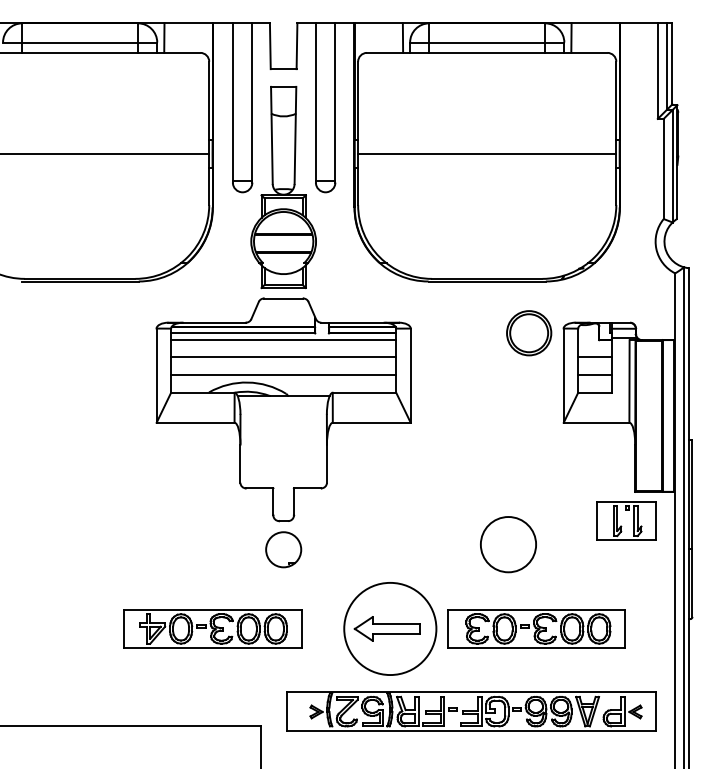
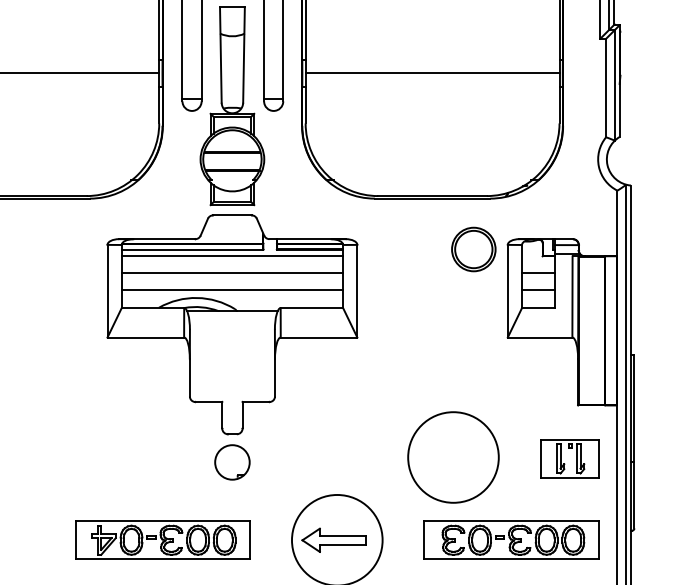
part: (626, 520) -> (569, 458), moved
circle: (508, 544) -> (453, 457), size x1.67
part: (536, 628) -> (511, 539), moved

